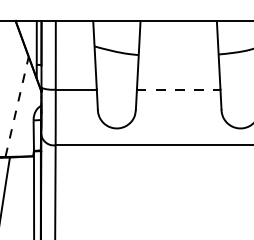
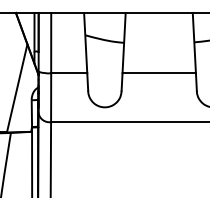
line: (178, 89) -> (159, 73), dashed -> solid
line: (17, 106) -> (17, 88), dashed -> solid

